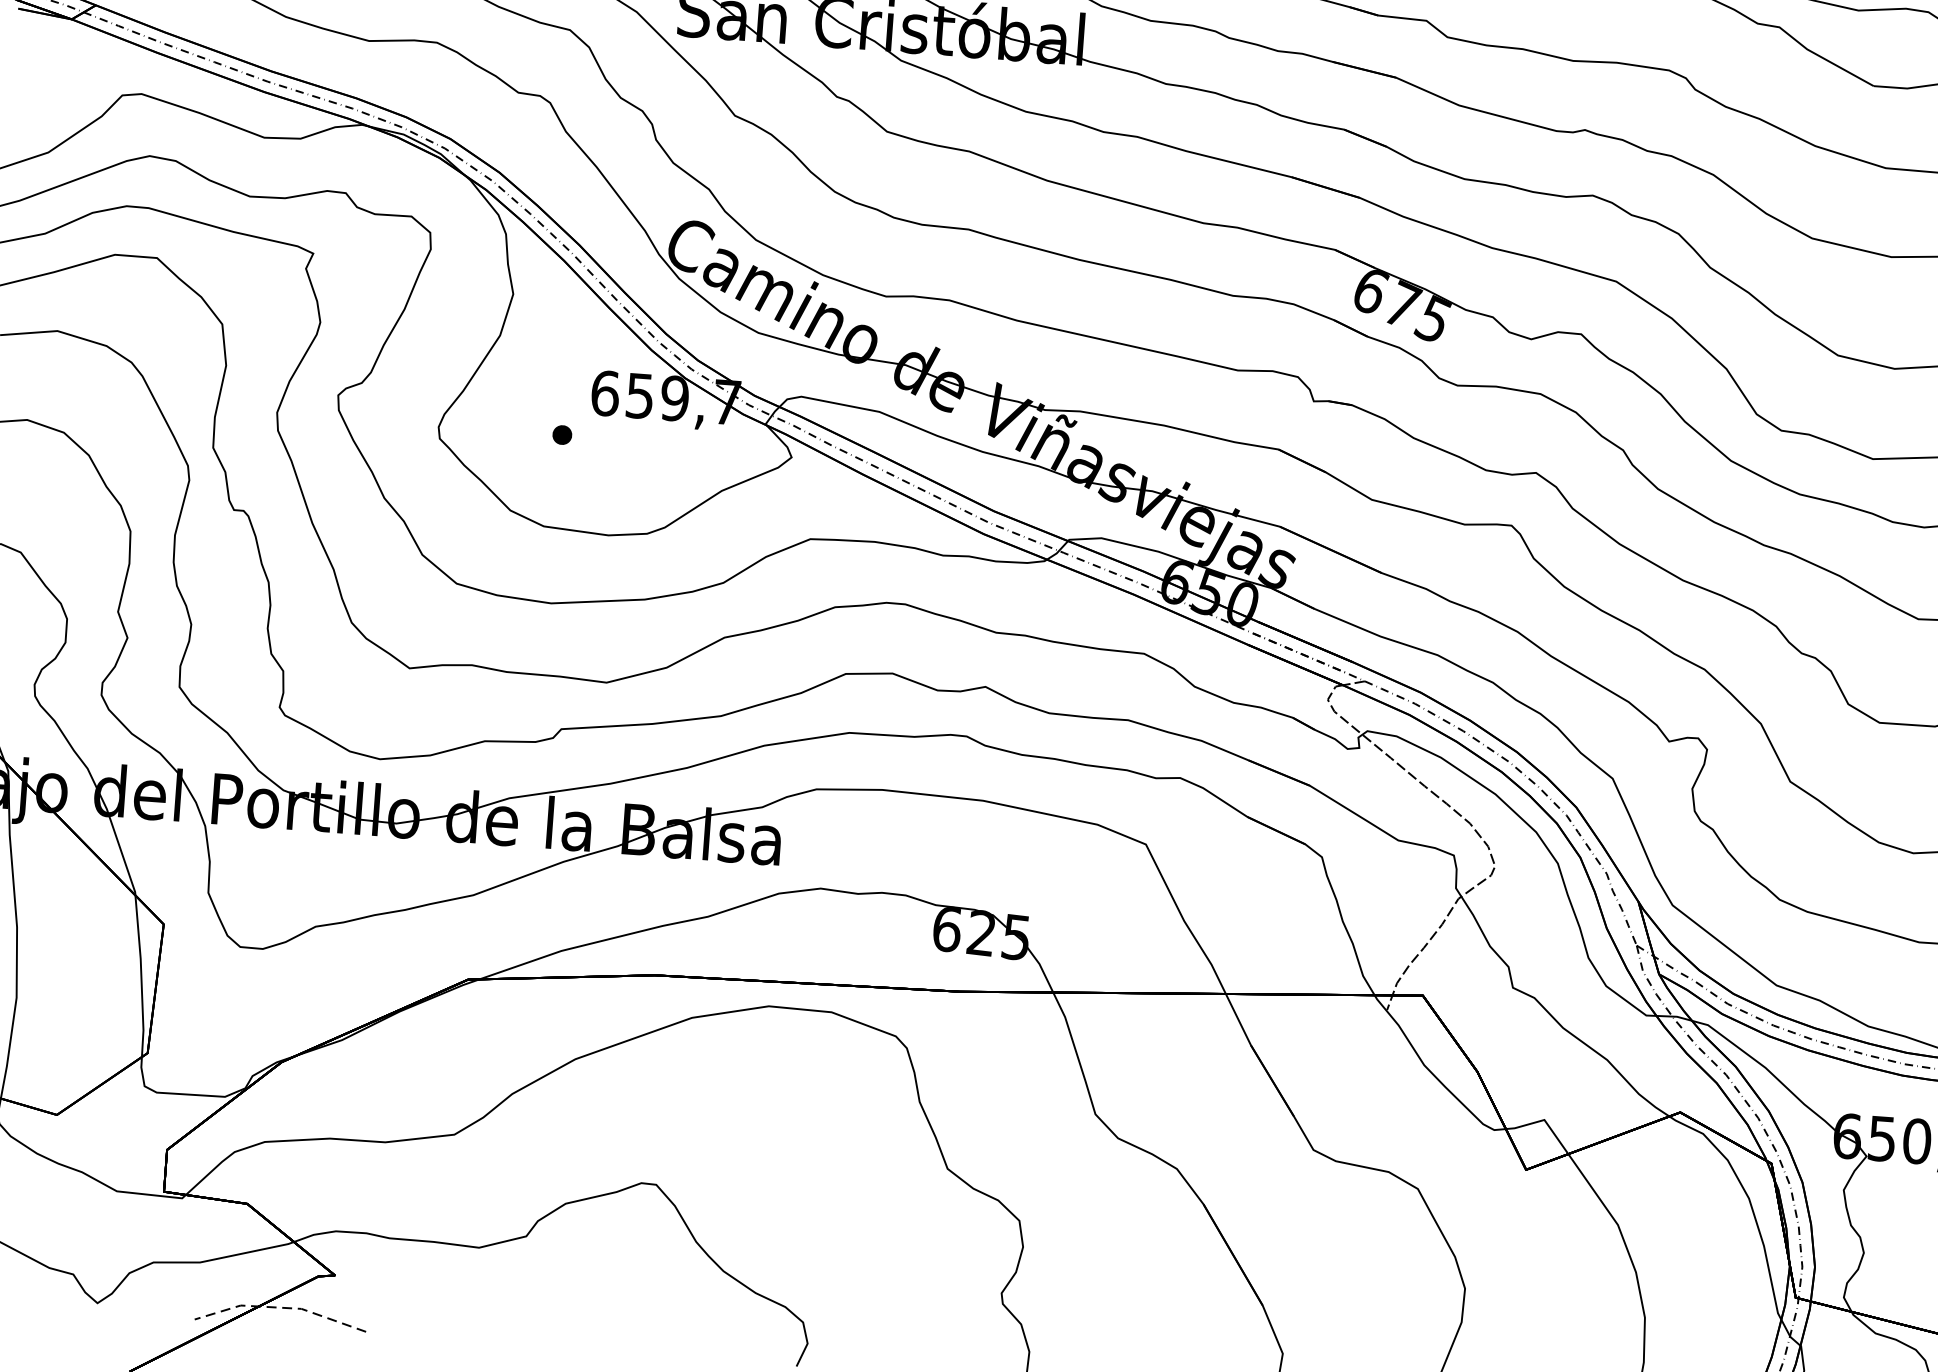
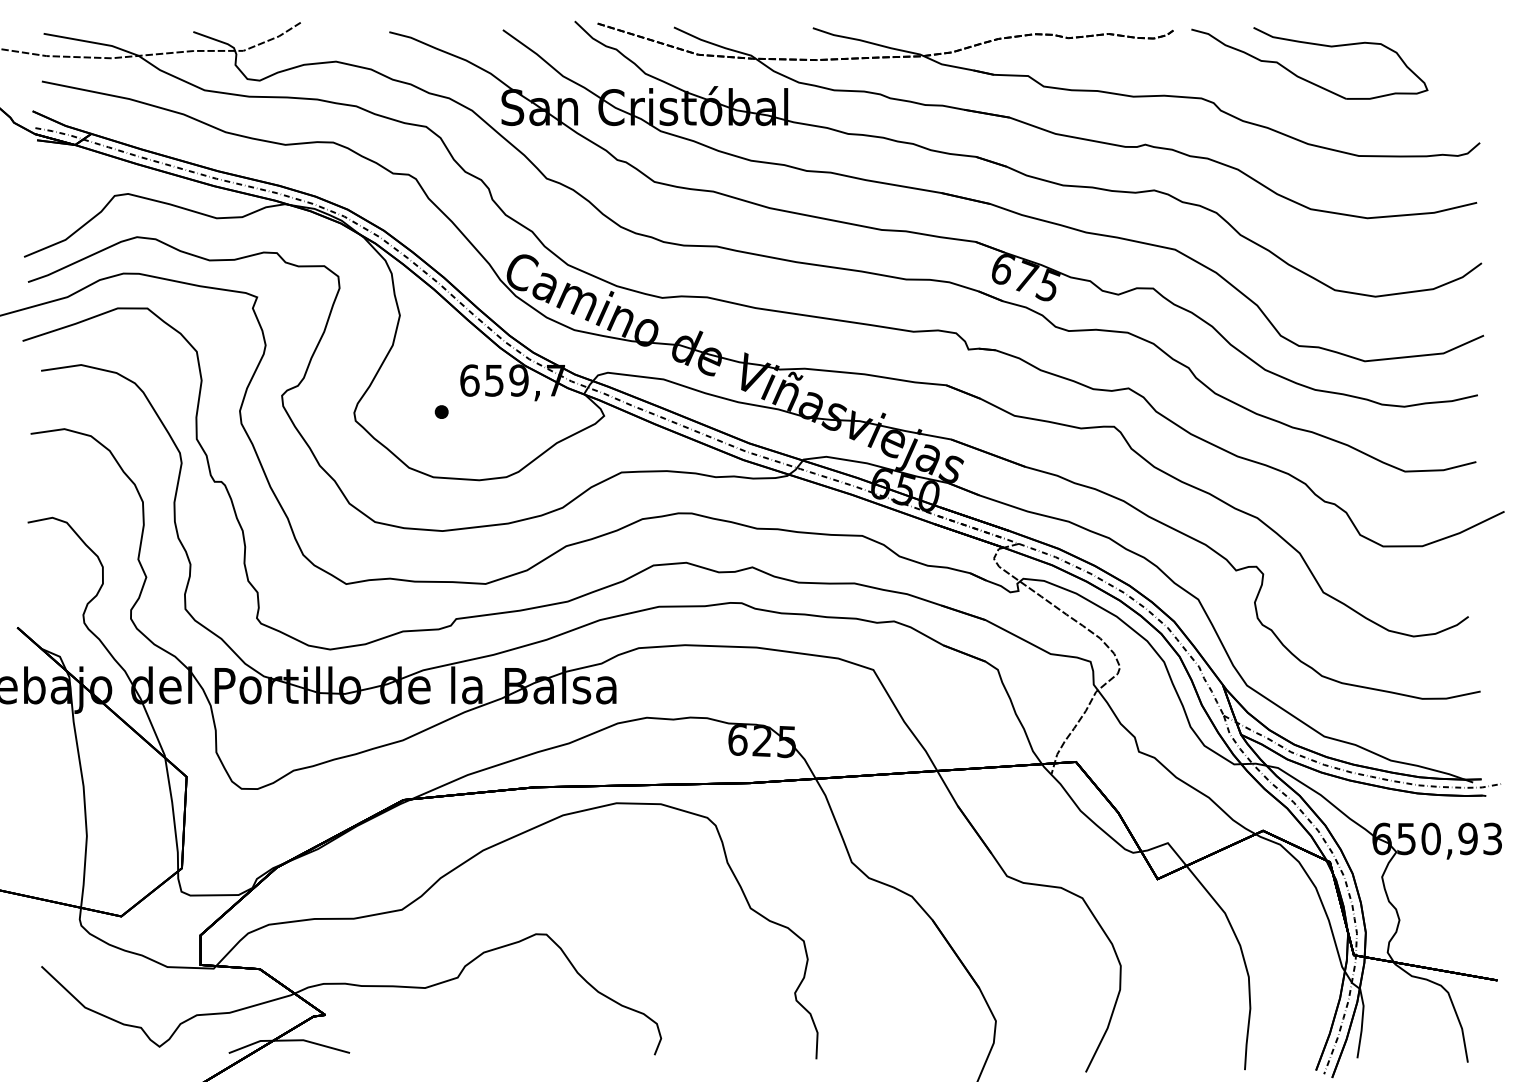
line: (281, 1307) -> (289, 1040), dashed -> solid

